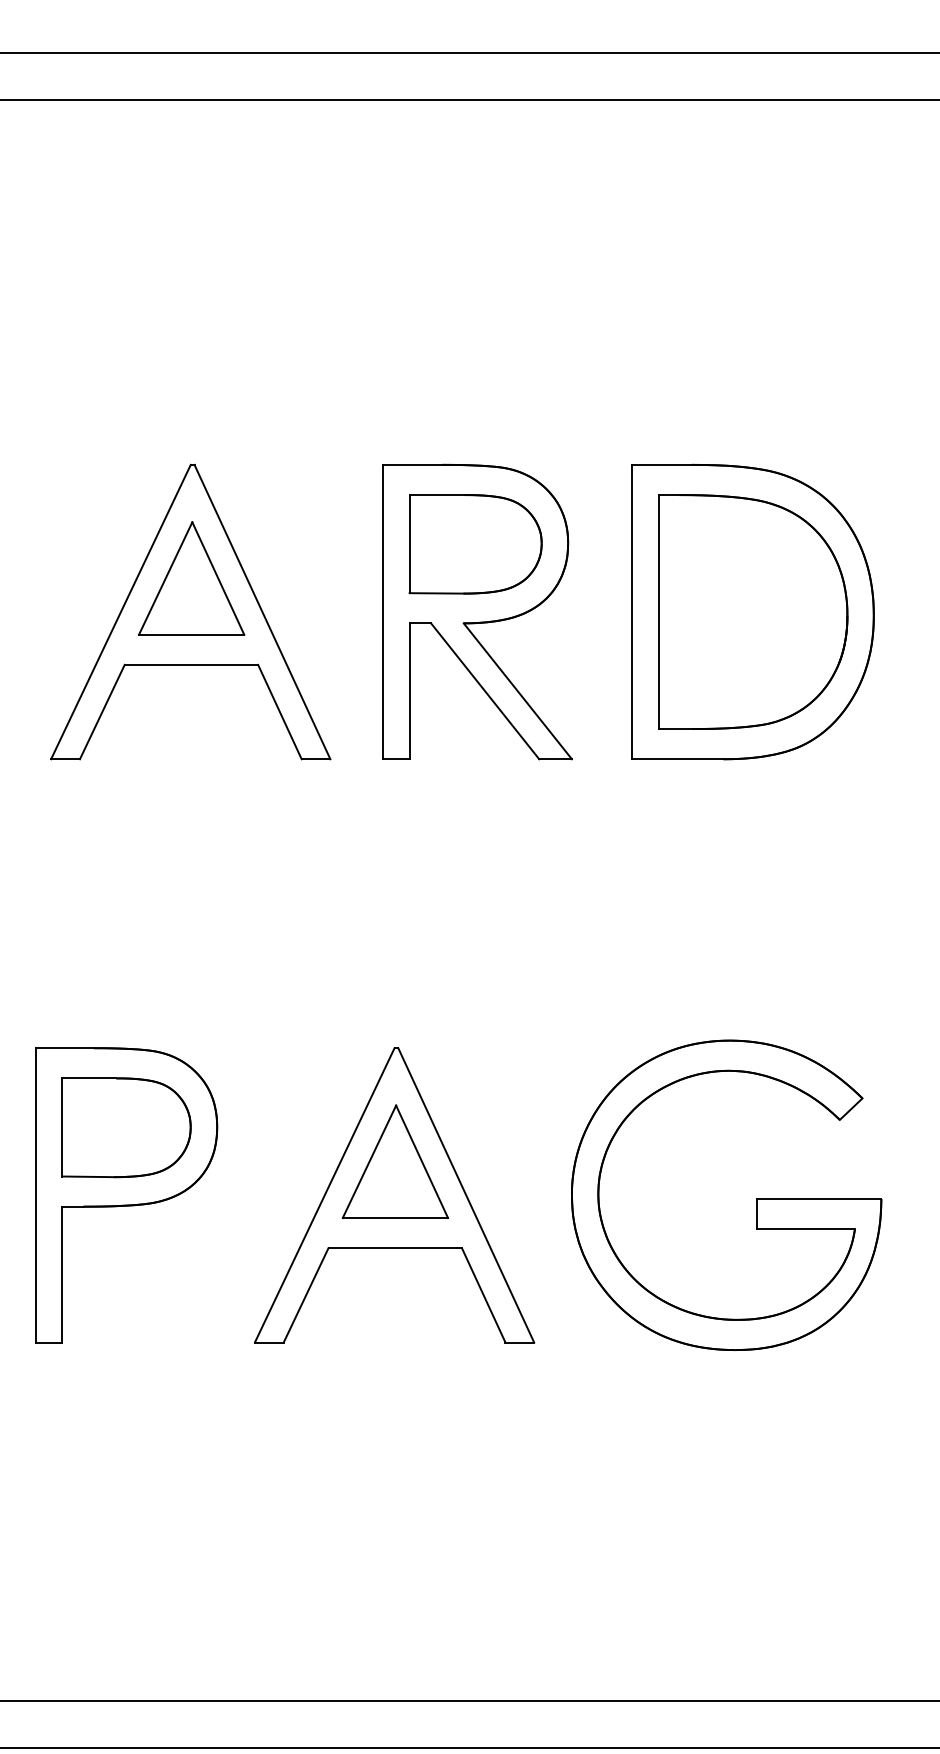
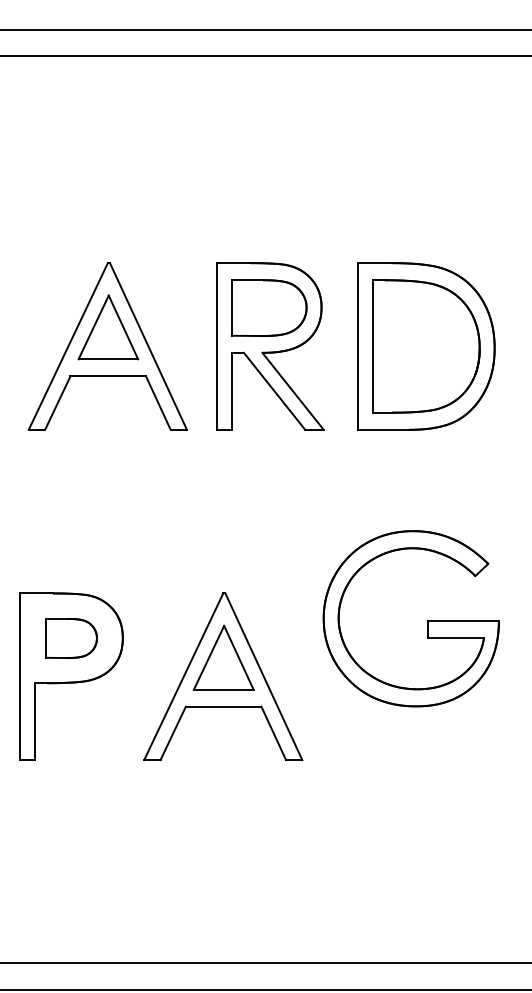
part: (126, 1127) -> (71, 638), size x0.7
part: (755, 1198) -> (427, 620), moved

